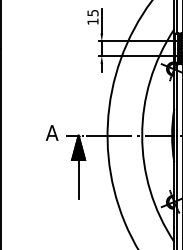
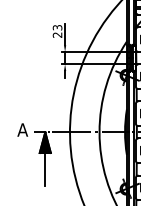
text: (92, 16) -> (57, 30), 15 -> 23

